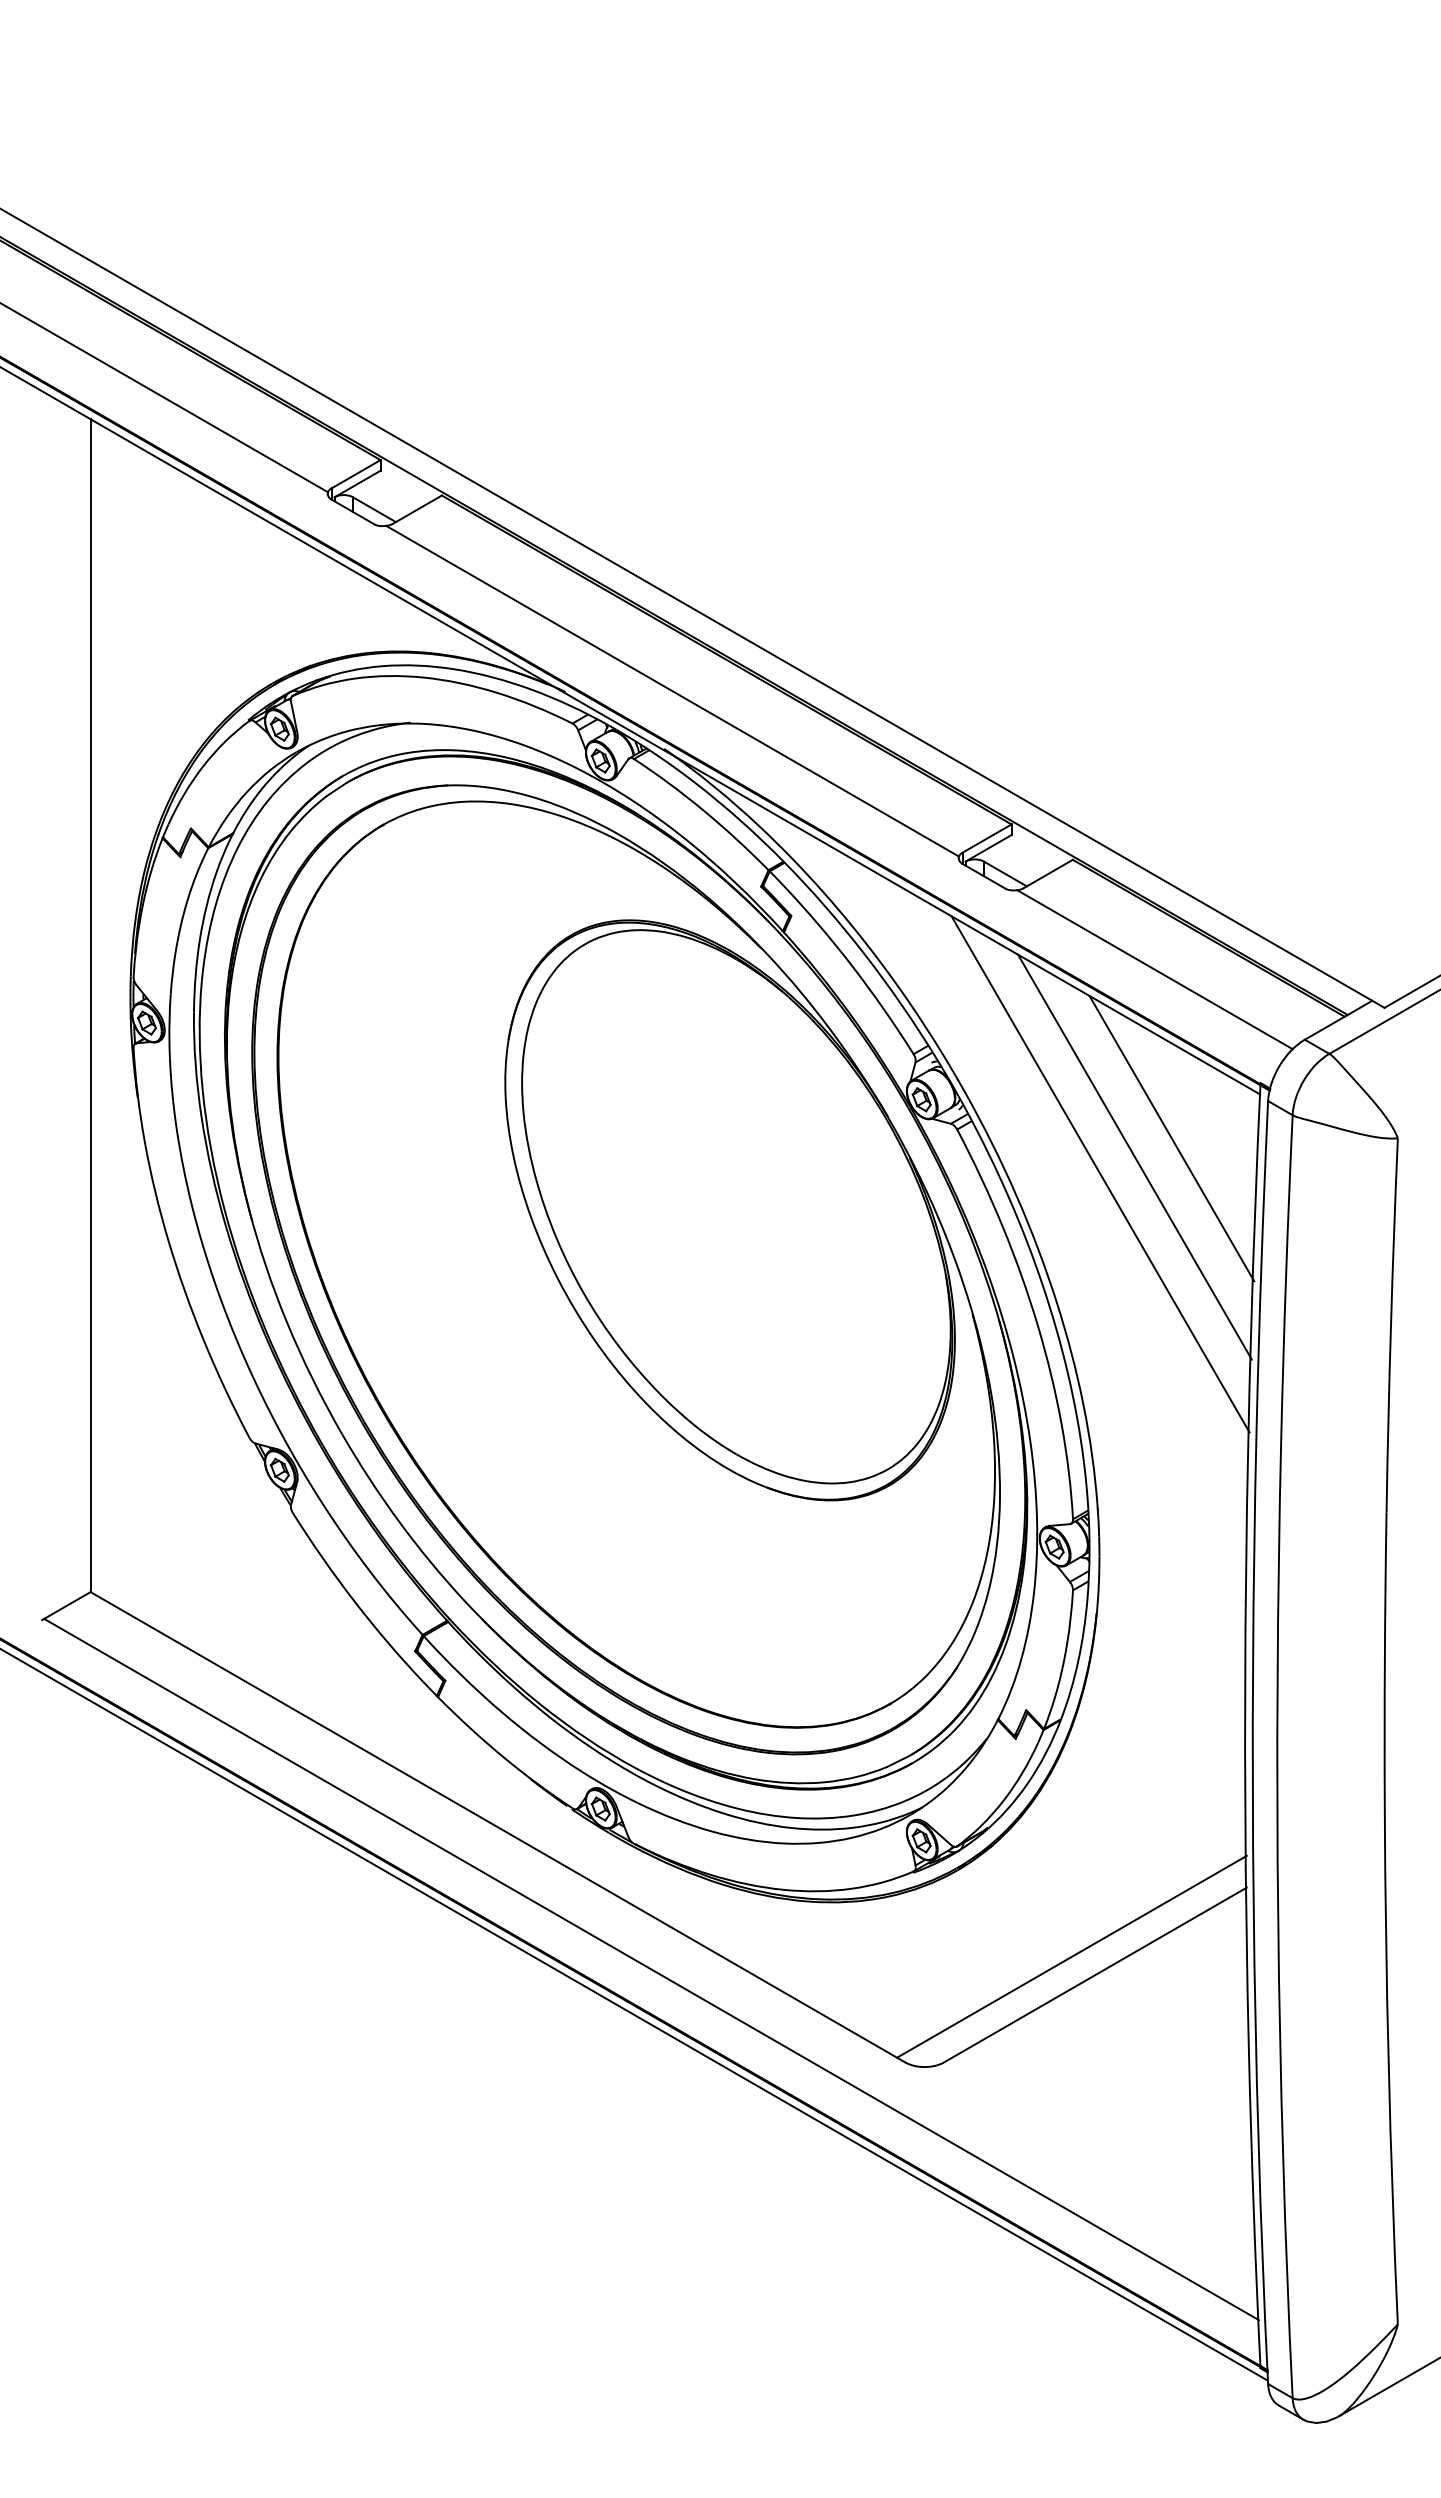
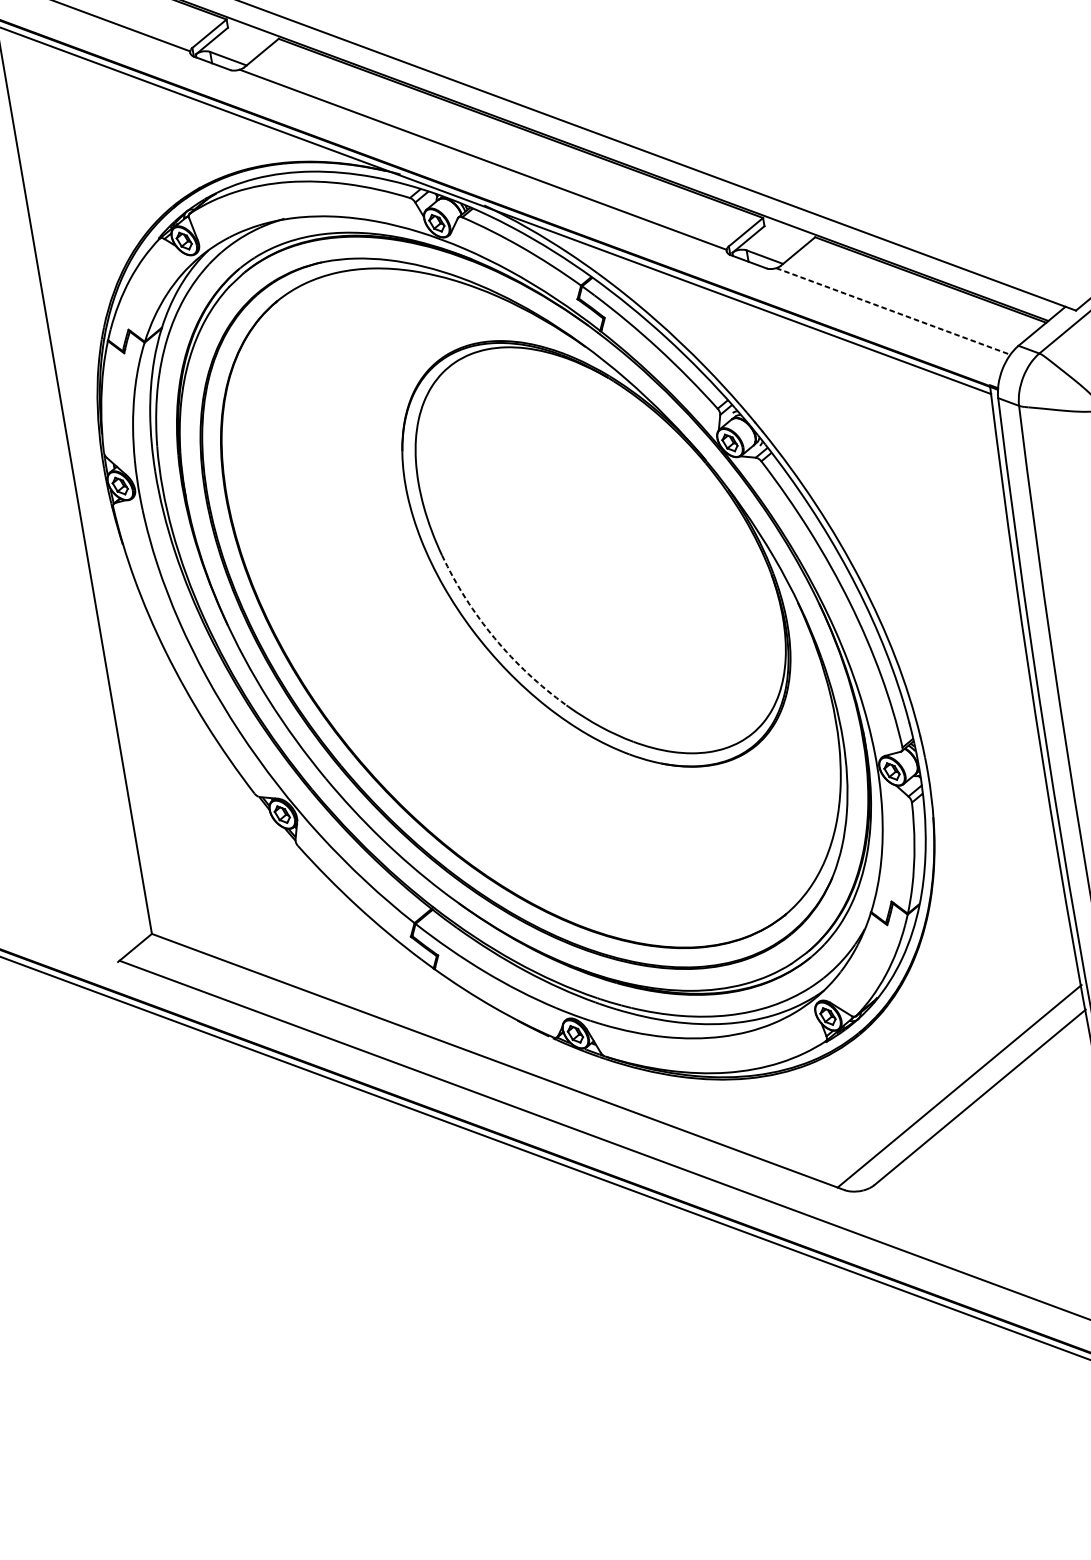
line: (1155, 970) -> (893, 312), solid -> dashed
line: (1171, 1138) -> (928, 439), removed
line: (1134, 1156) -> (902, 458), removed
line: (1100, 1174) -> (878, 477), removed
arc: (584, 1294) -> (494, 638), solid -> dashed

